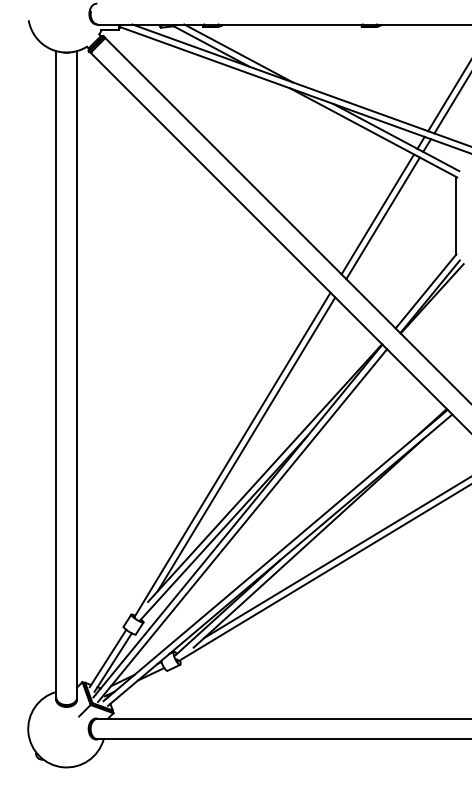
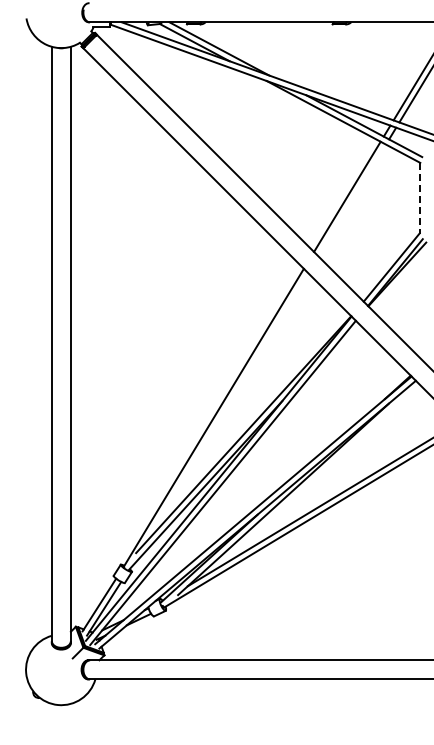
line: (456, 216) -> (419, 198), solid -> dashed
line: (383, 218) -> (352, 200), removed
line: (246, 444) -> (226, 408), removed

